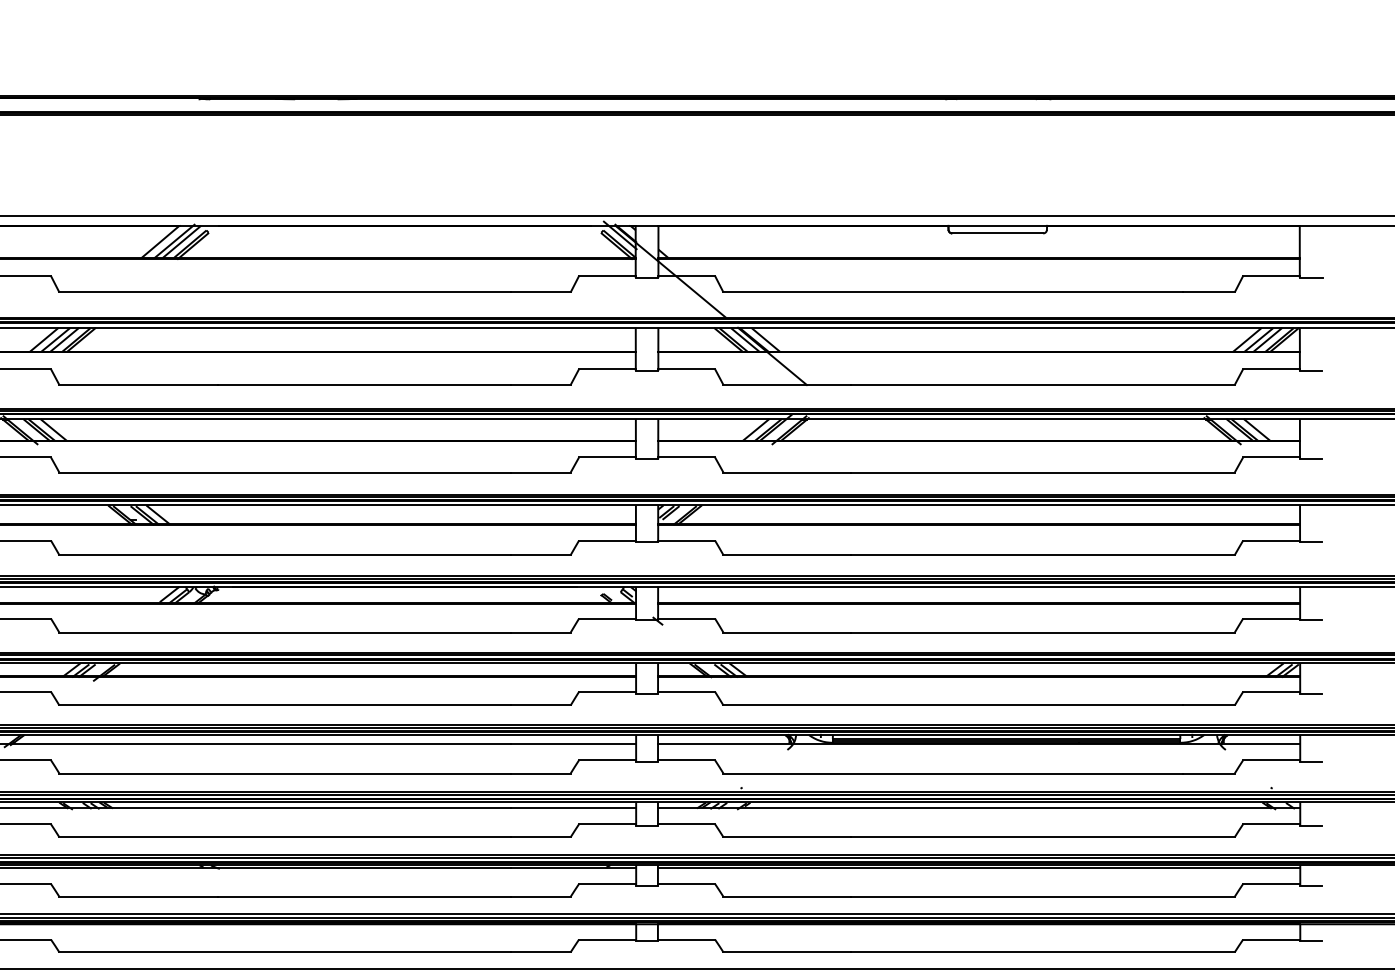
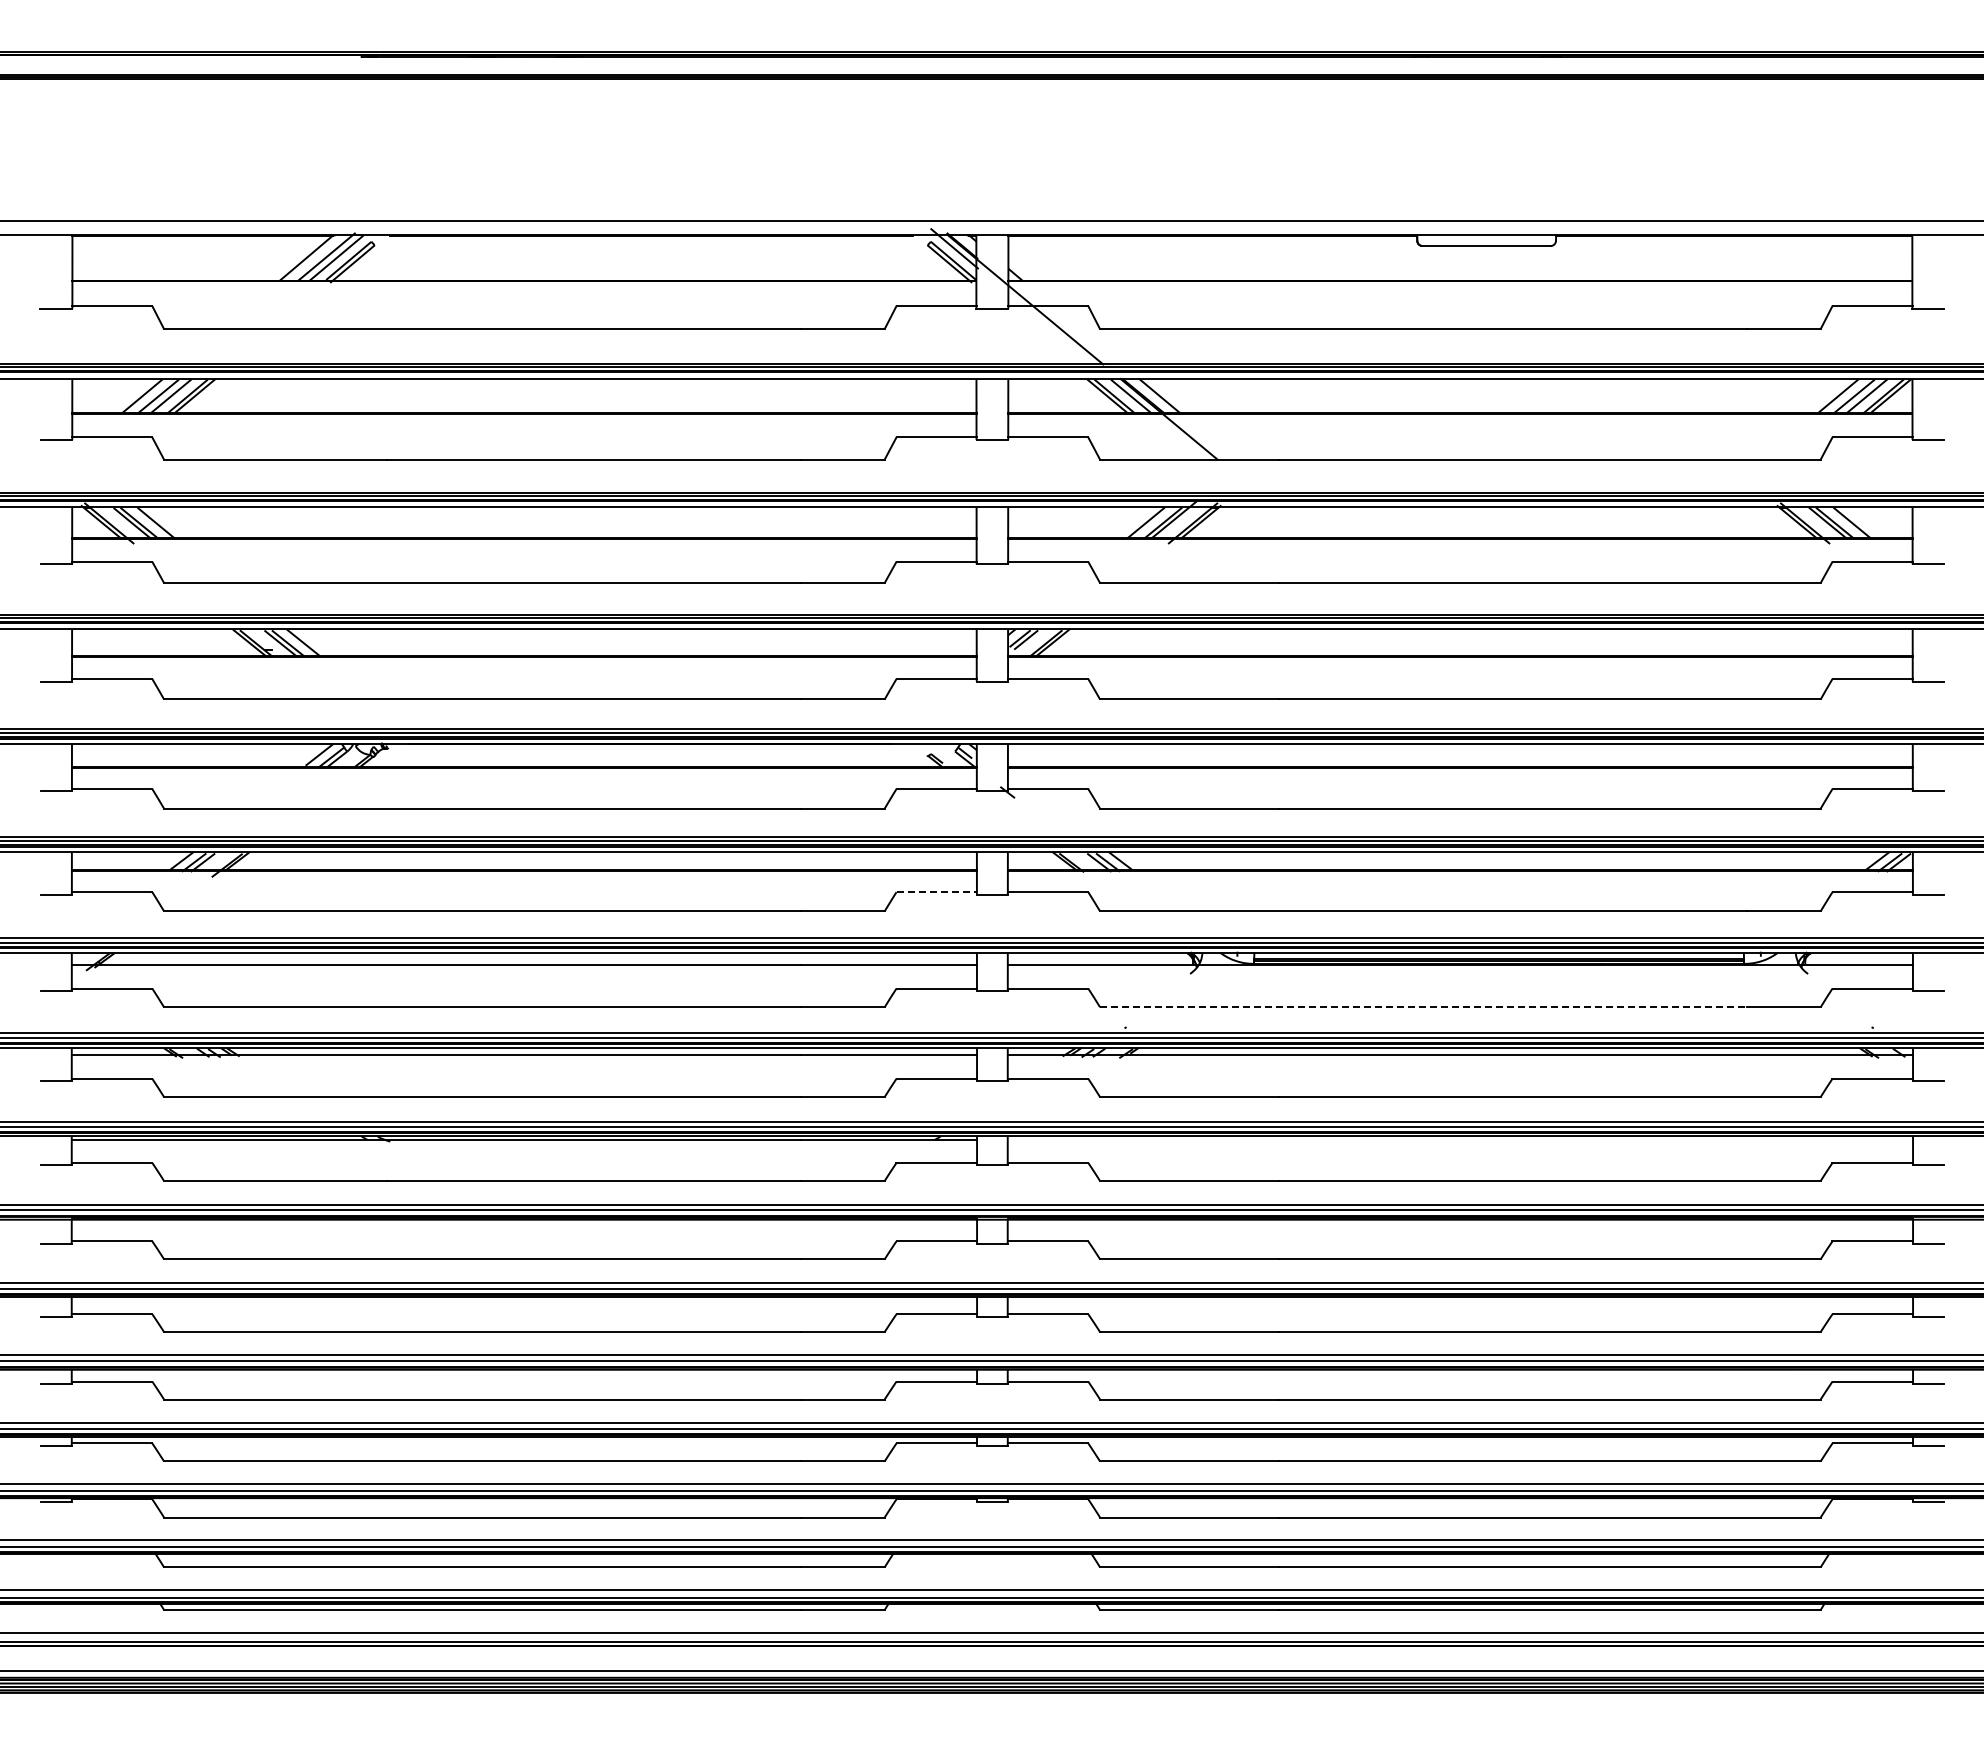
line: (608, 692) -> (937, 892), solid -> dashed
line: (952, 773) -> (1423, 1007), solid -> dashed
line: (979, 867) -> (1460, 1139), removed

